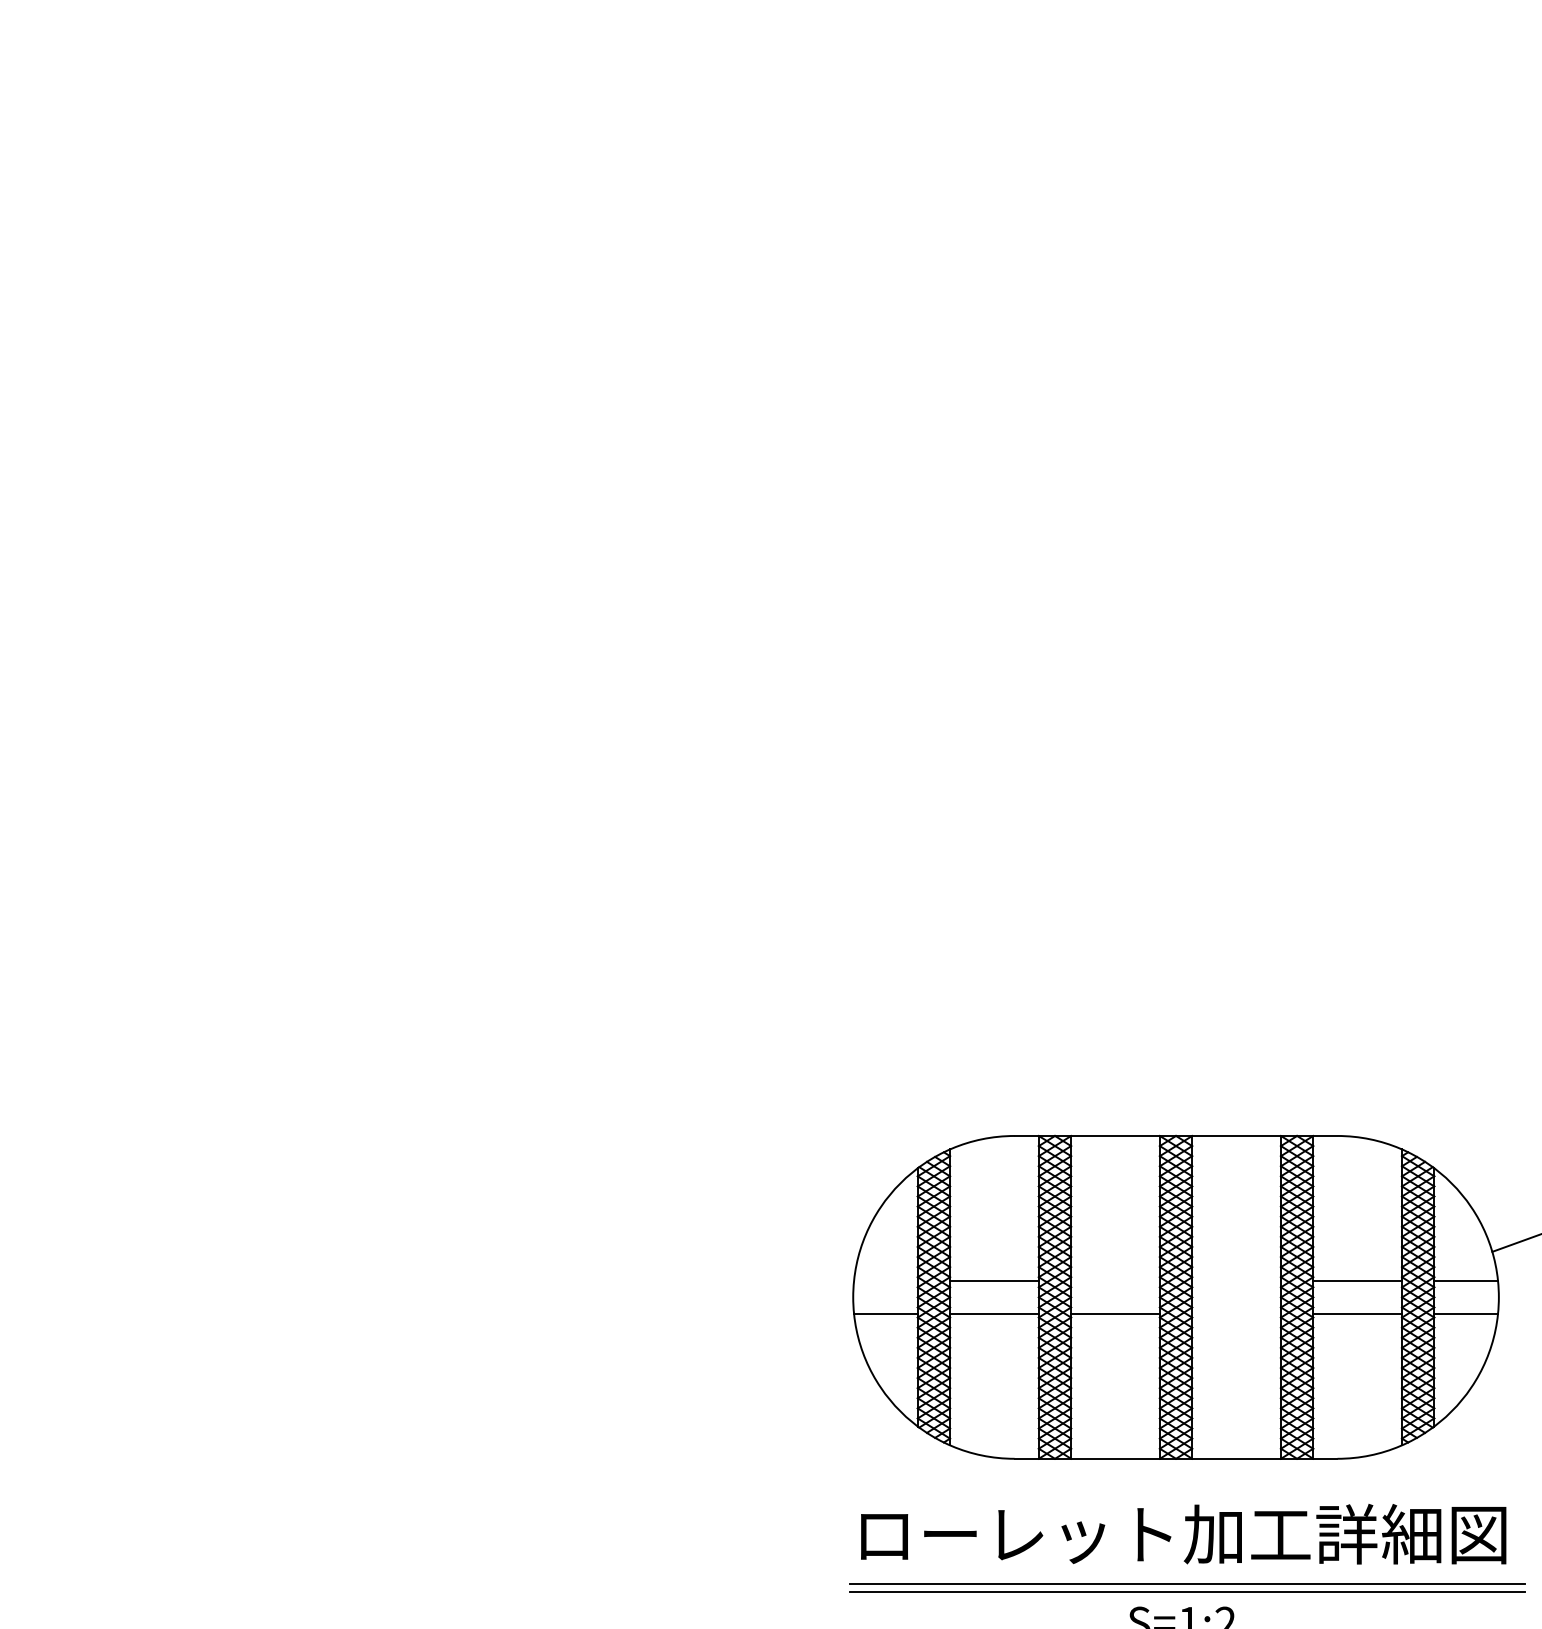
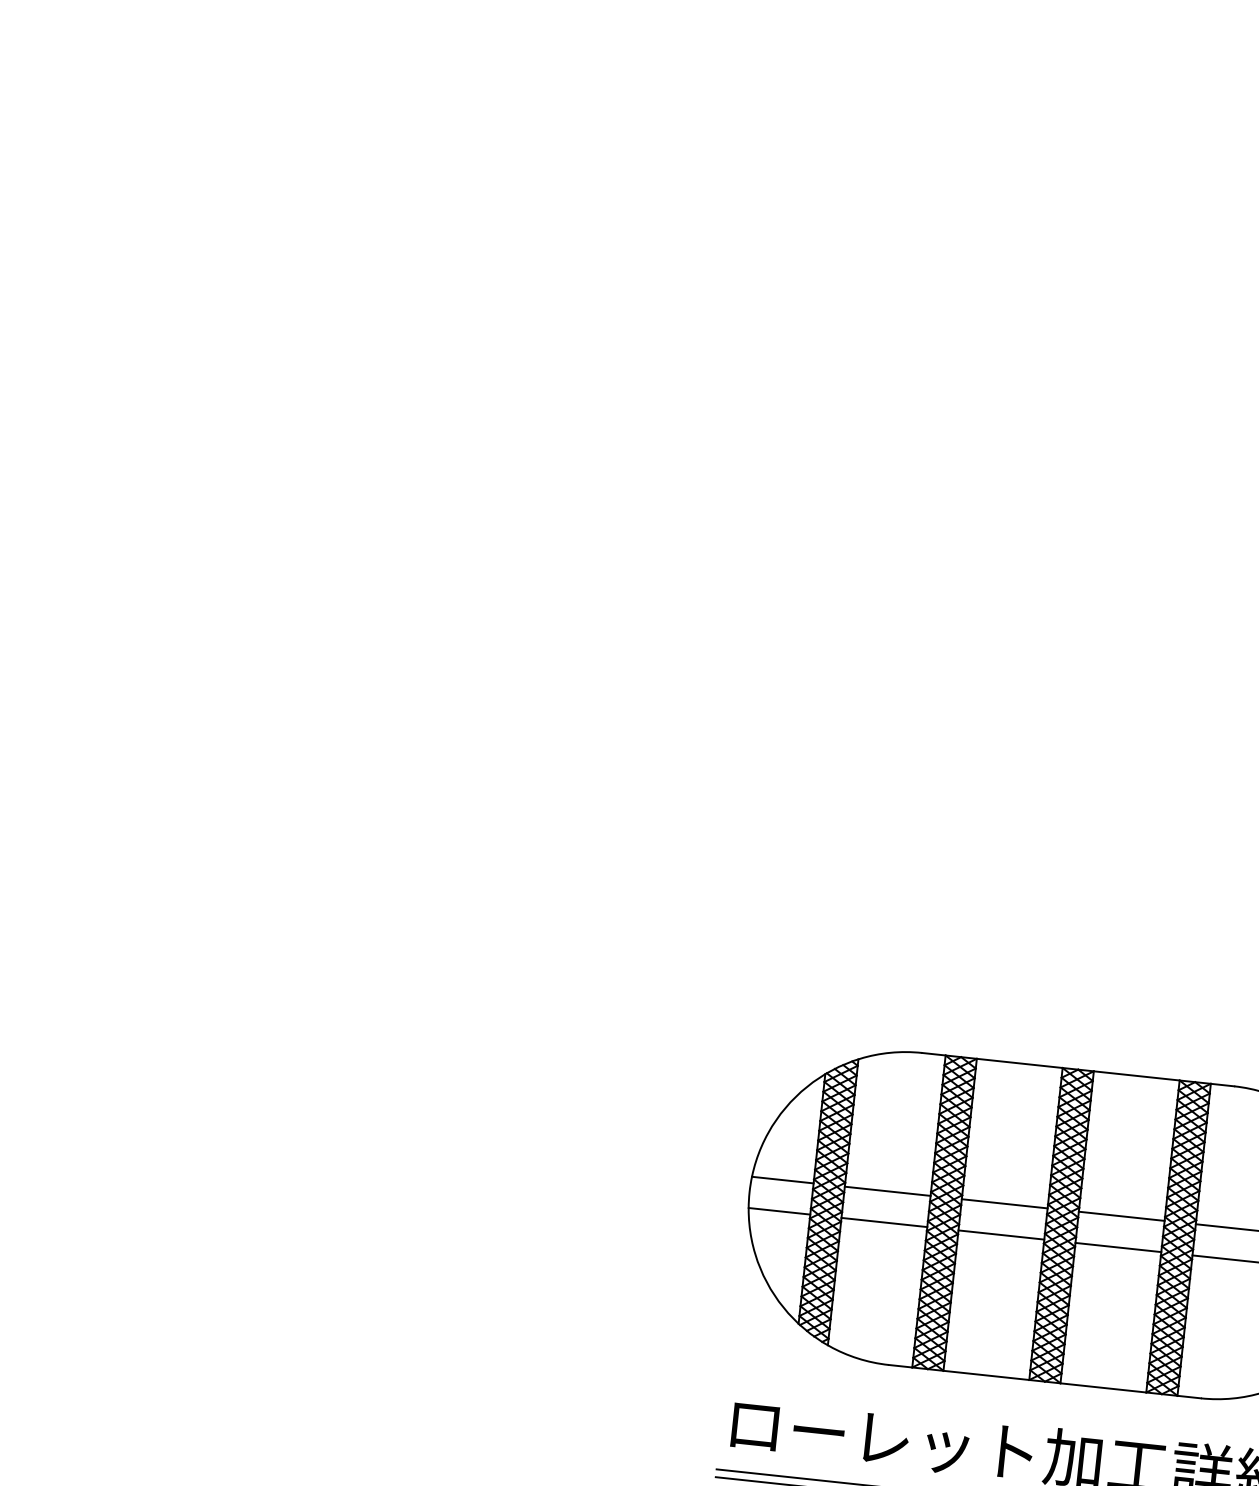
line: (885, 1281) -> (782, 1180), added
line: (1115, 1281) -> (1004, 1204), added
line: (1236, 1281) -> (1121, 1216), added
line: (1236, 1313) -> (1118, 1247), added

